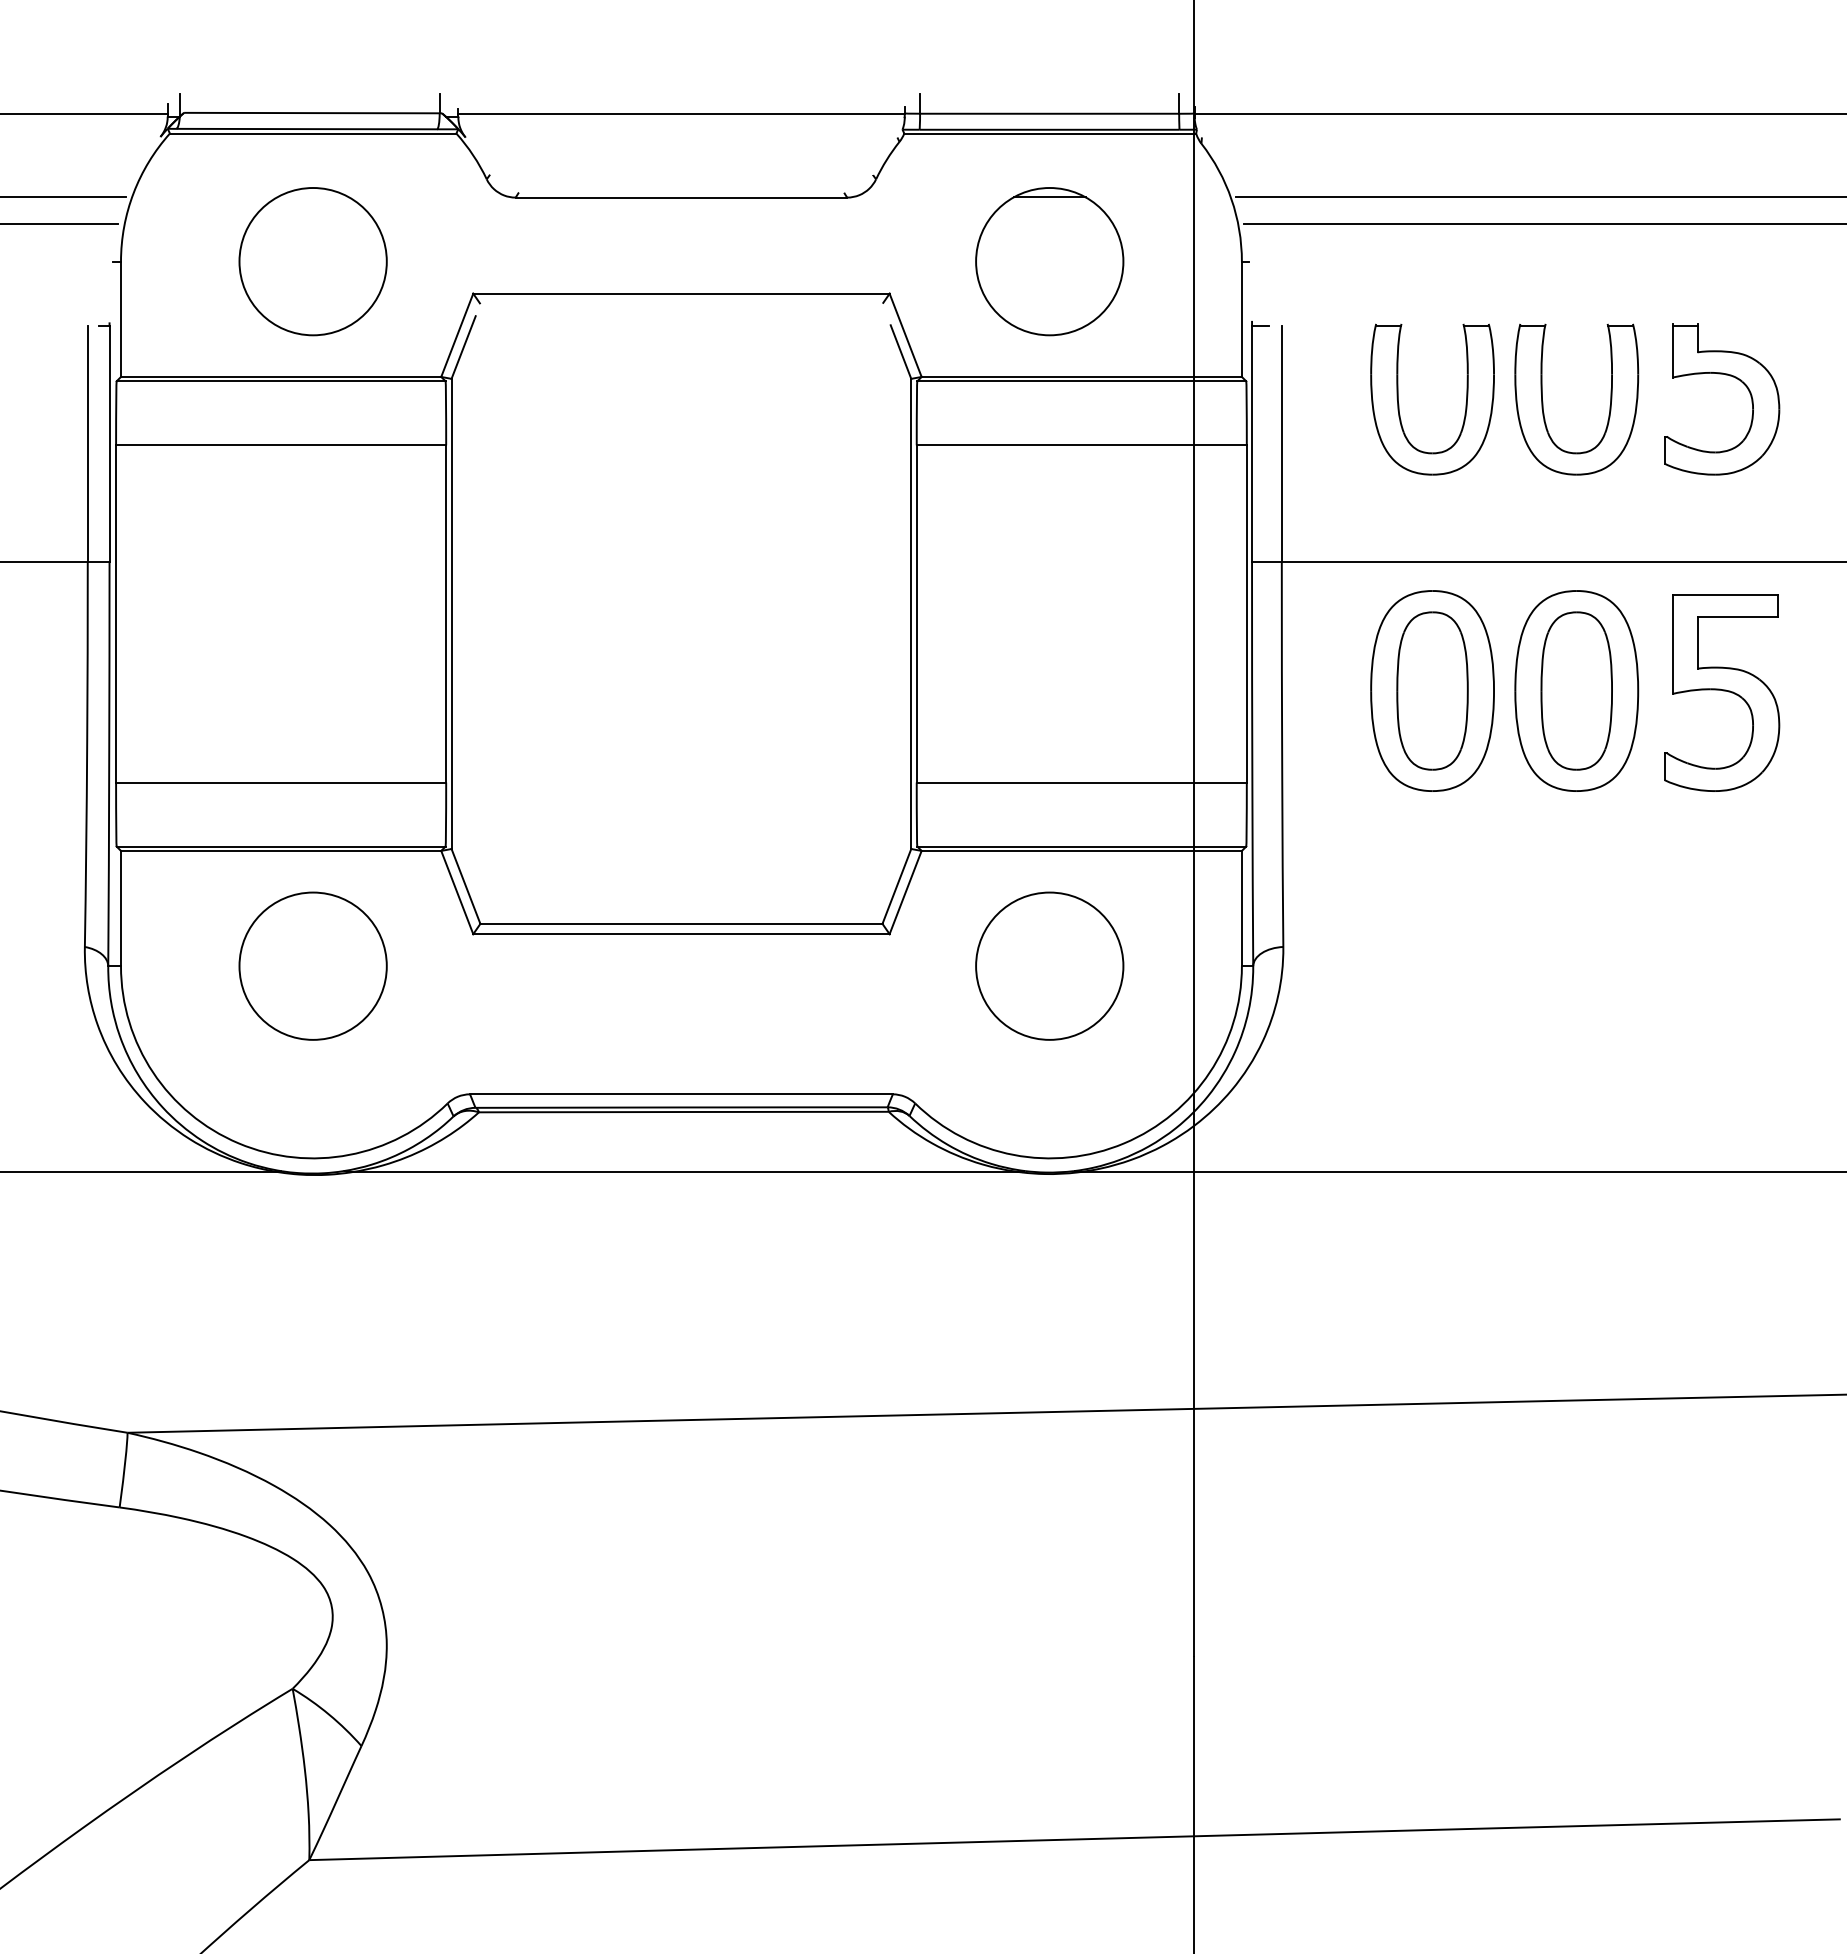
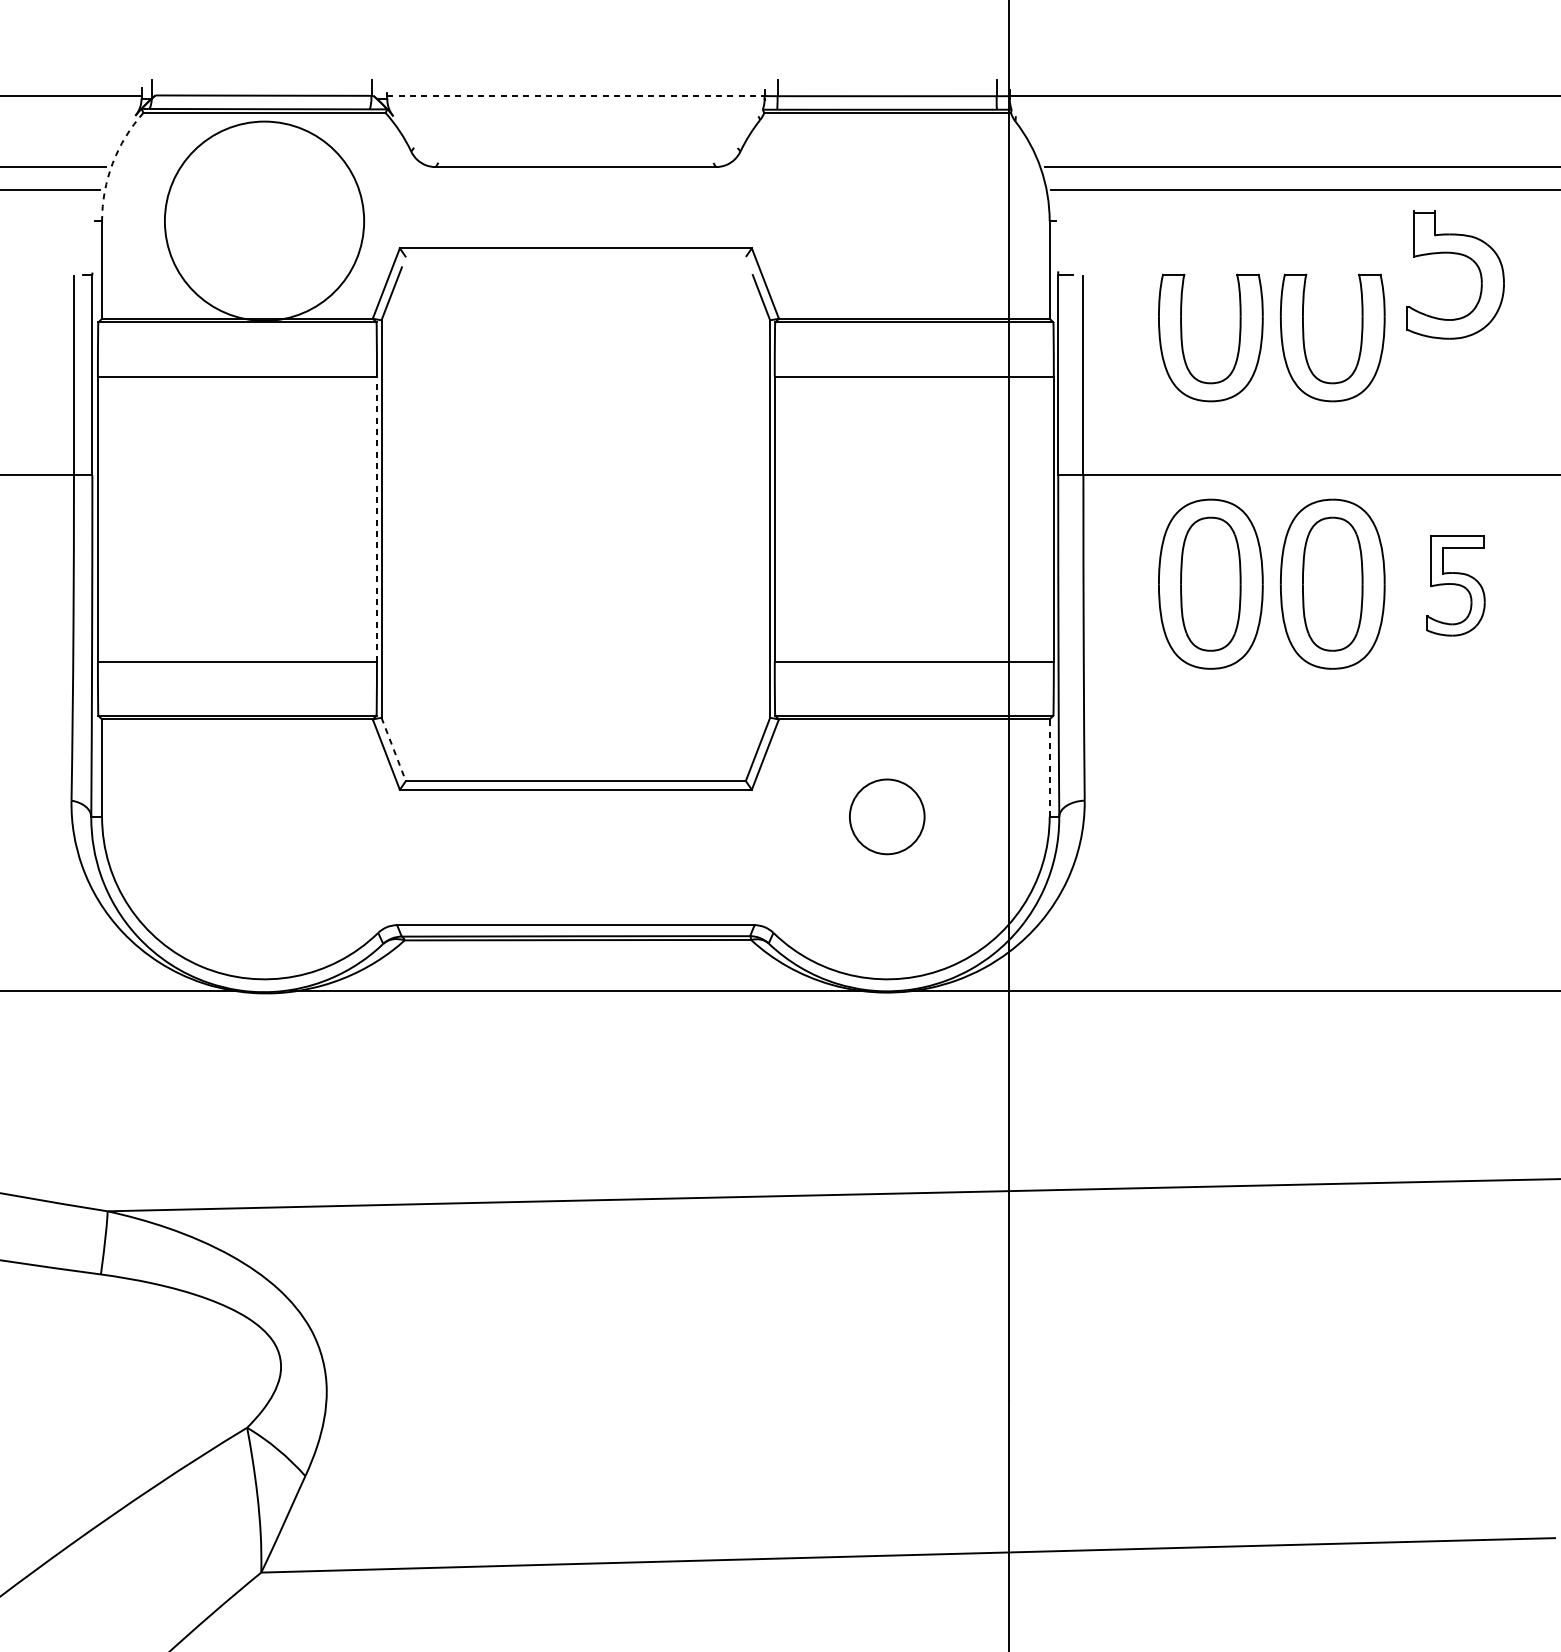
line: (682, 113) -> (576, 95), solid -> dashed
arc: (133, 193) -> (112, 163), solid -> dashed
circle: (312, 261) -> (263, 221), size x1.6
part: (1049, 261) -> (887, 221), removed
part: (1729, 376) -> (1461, 255), moved
line: (446, 613) -> (377, 518), solid -> dashed
part: (1722, 692) -> (1455, 585), size x0.6
line: (466, 886) -> (394, 749), solid -> dashed
line: (1241, 908) -> (1049, 768), solid -> dashed
circle: (312, 965) -> (263, 816), removed
circle: (1049, 965) -> (887, 816), size x0.6

